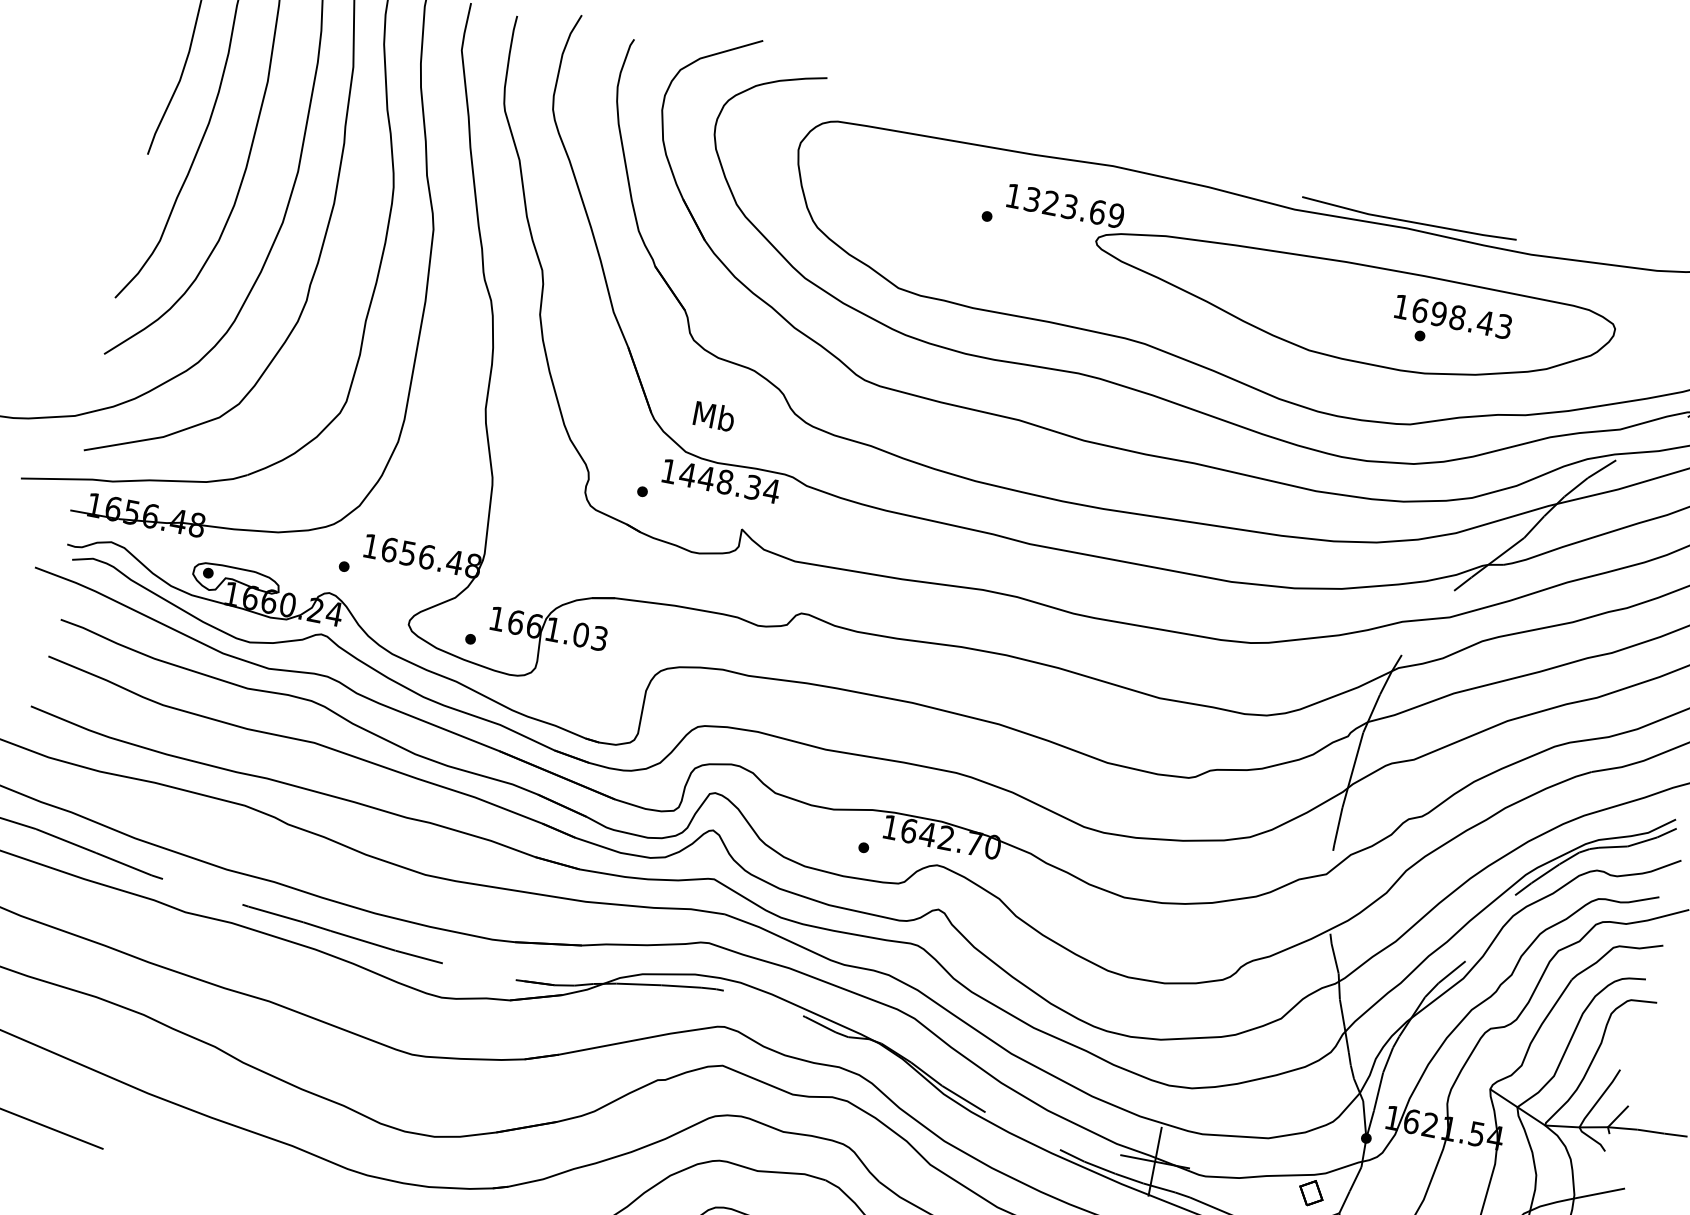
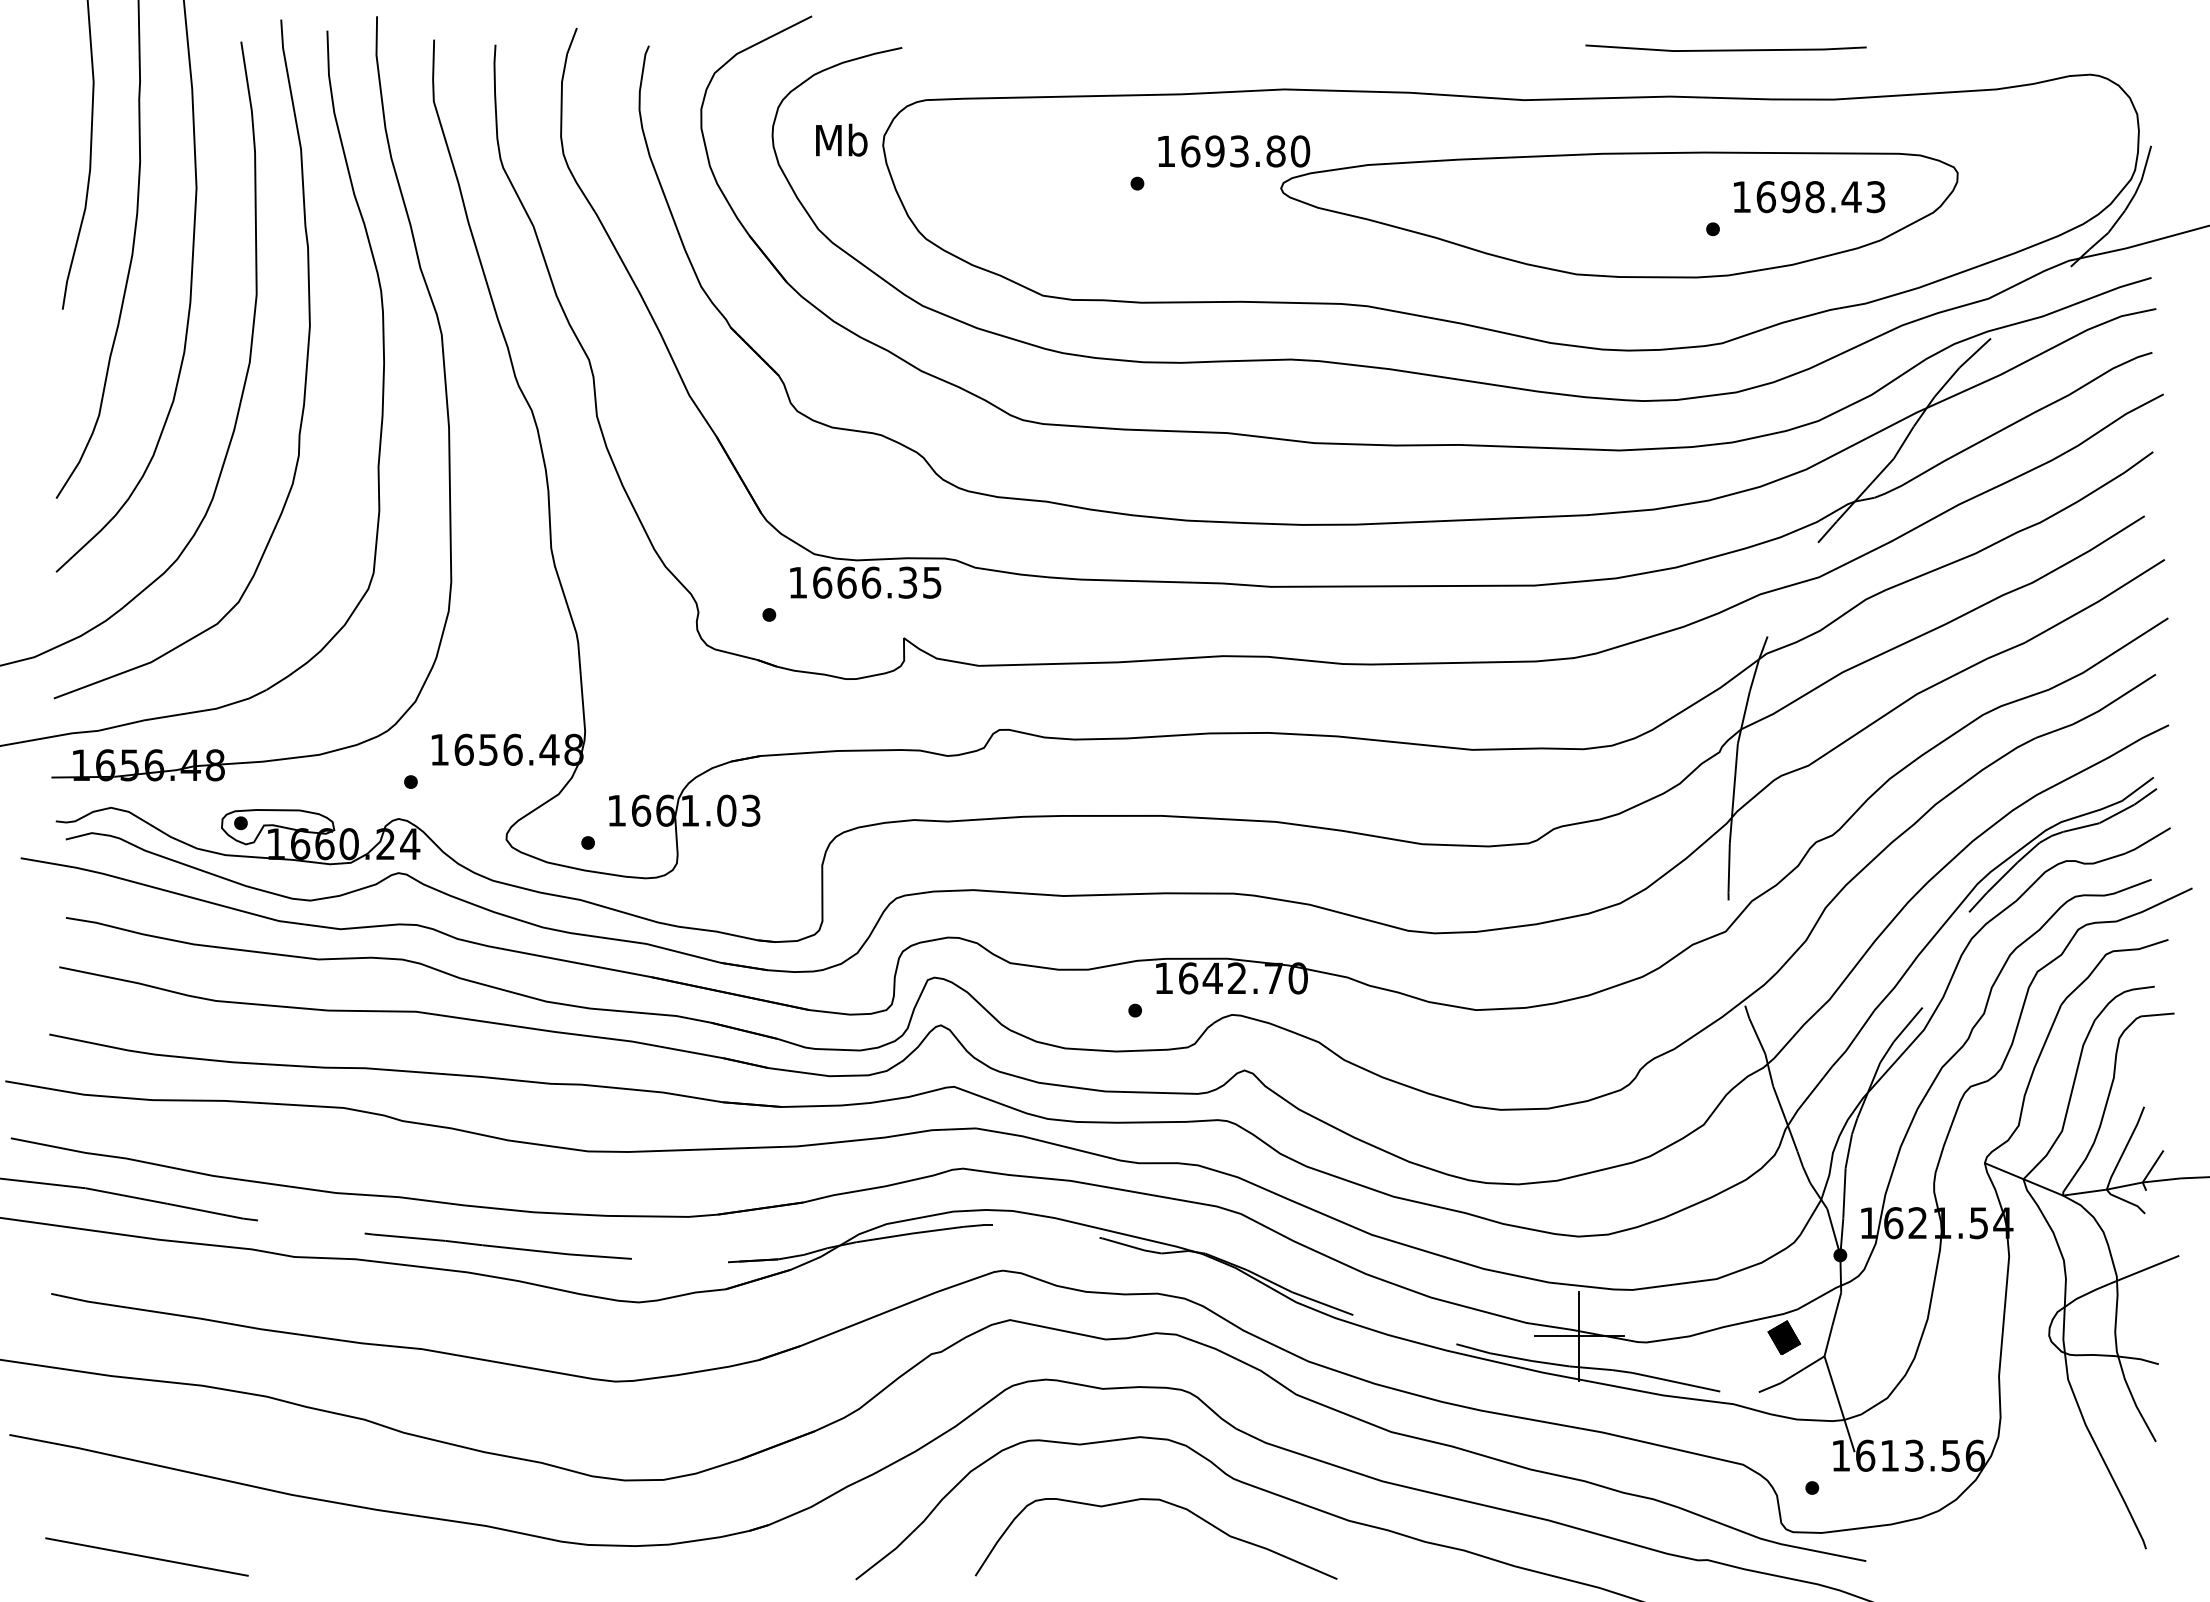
text: (1074, 207) -> (1245, 151), 1323.69 -> 1693.80
line: (1408, 220) -> (1725, 49), moved
text: (1453, 317) -> (1809, 197), moved
text: (714, 415) -> (841, 139), moved
text: (729, 482) -> (877, 582), 1448.34 -> 1666.35
fill: (1310, 1192) -> (1783, 1337), added

